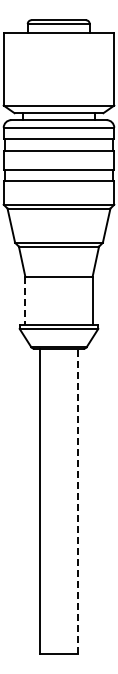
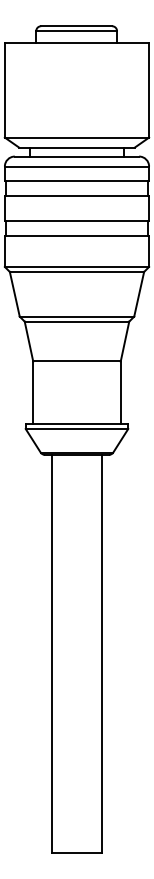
line: (25, 301) -> (33, 393), dashed -> solid
line: (78, 500) -> (102, 652), dashed -> solid

